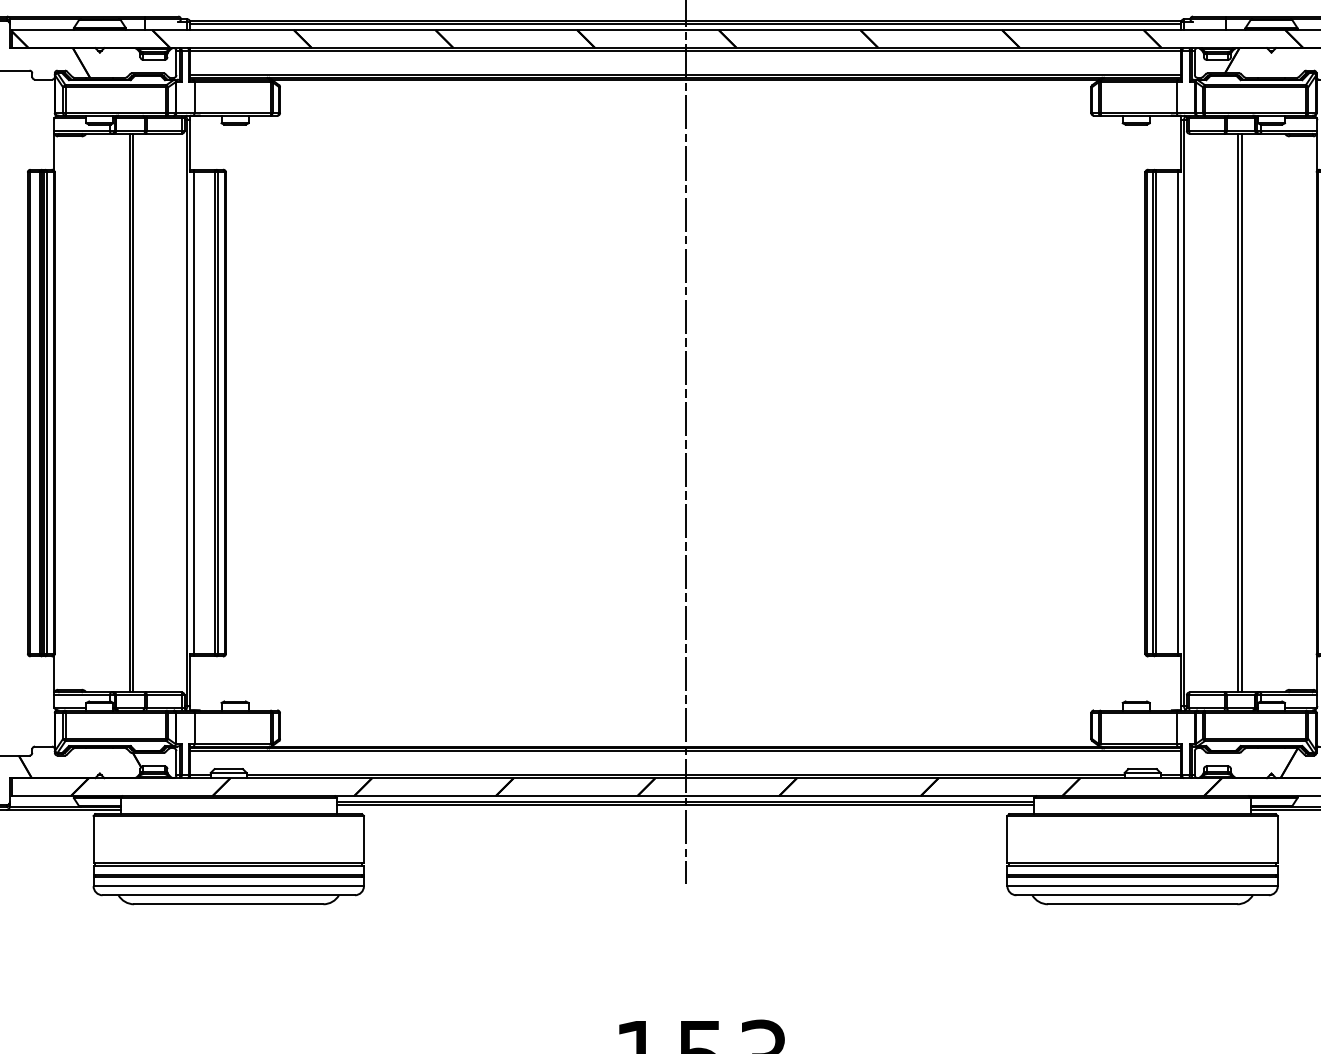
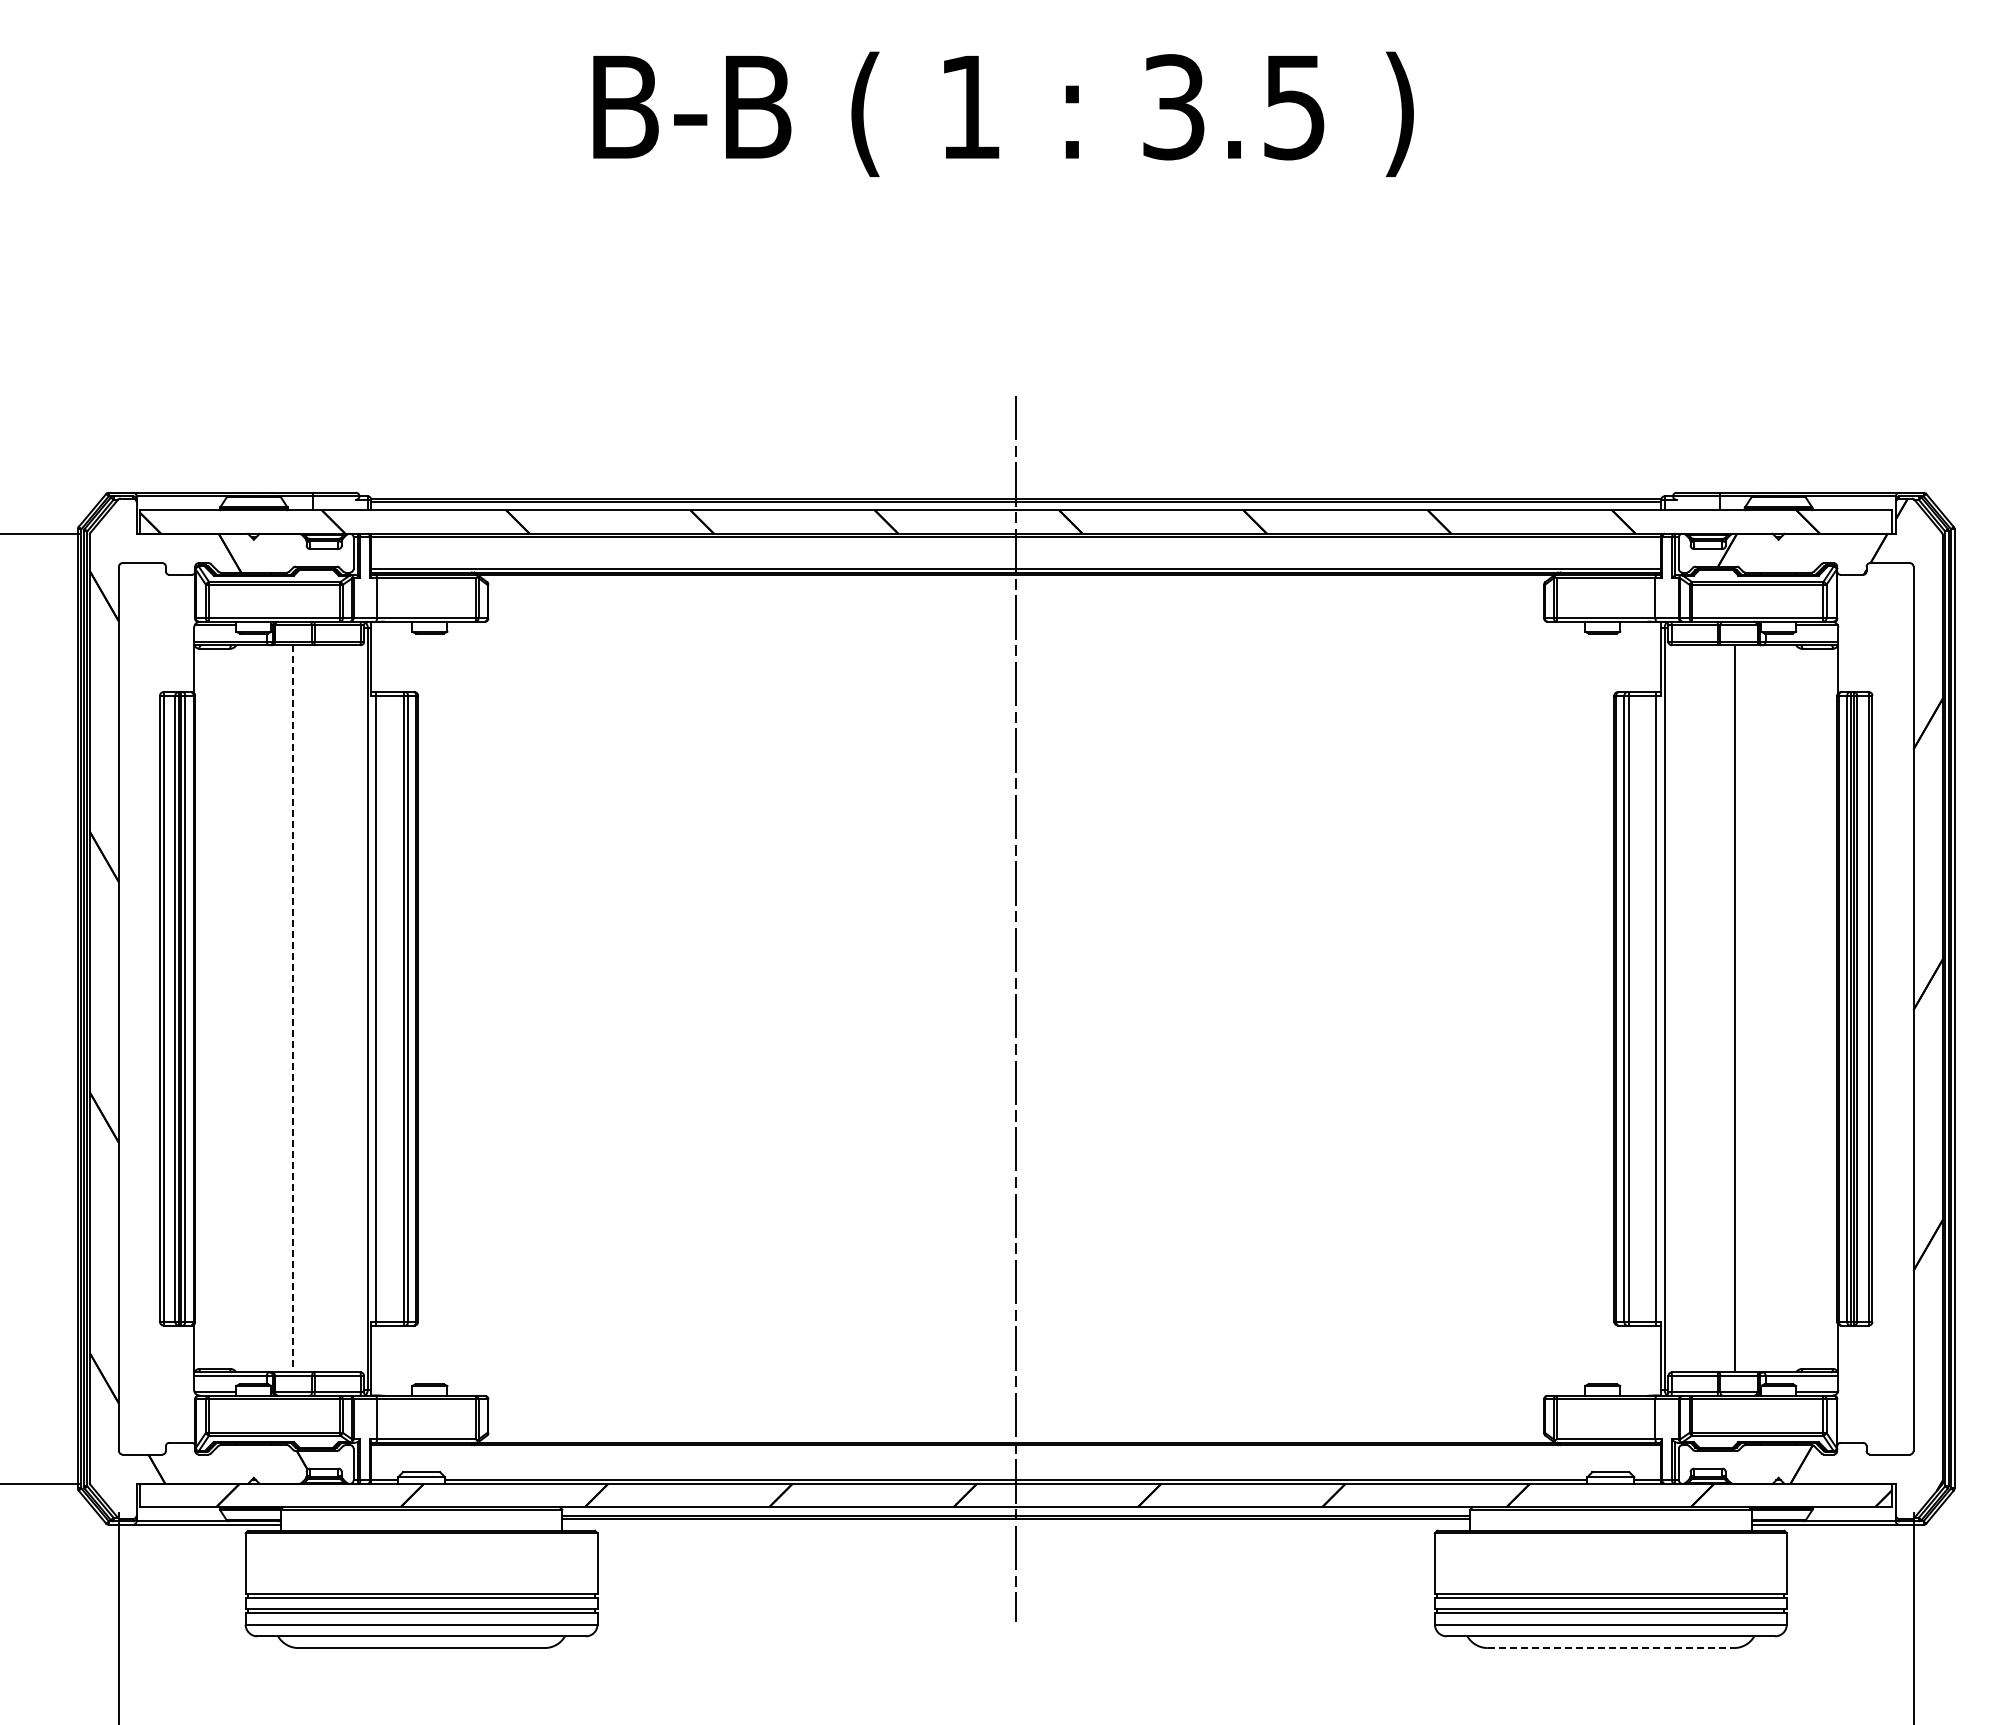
line: (129, 412) -> (292, 1008), solid -> dashed
line: (133, 412) -> (297, 1008), removed
line: (1241, 412) -> (1739, 1008), removed
line: (685, 750) -> (1016, 1448), removed
line: (1143, 904) -> (1611, 1648), solid -> dashed

